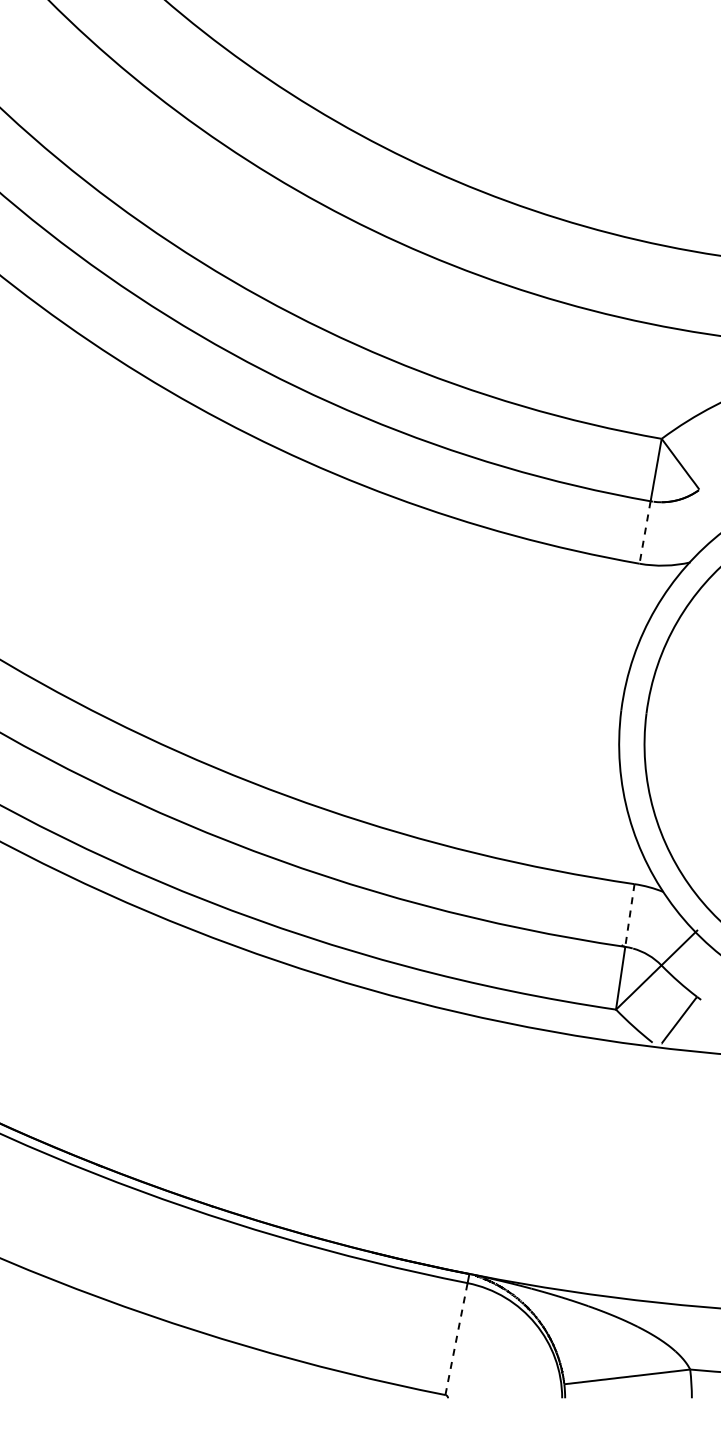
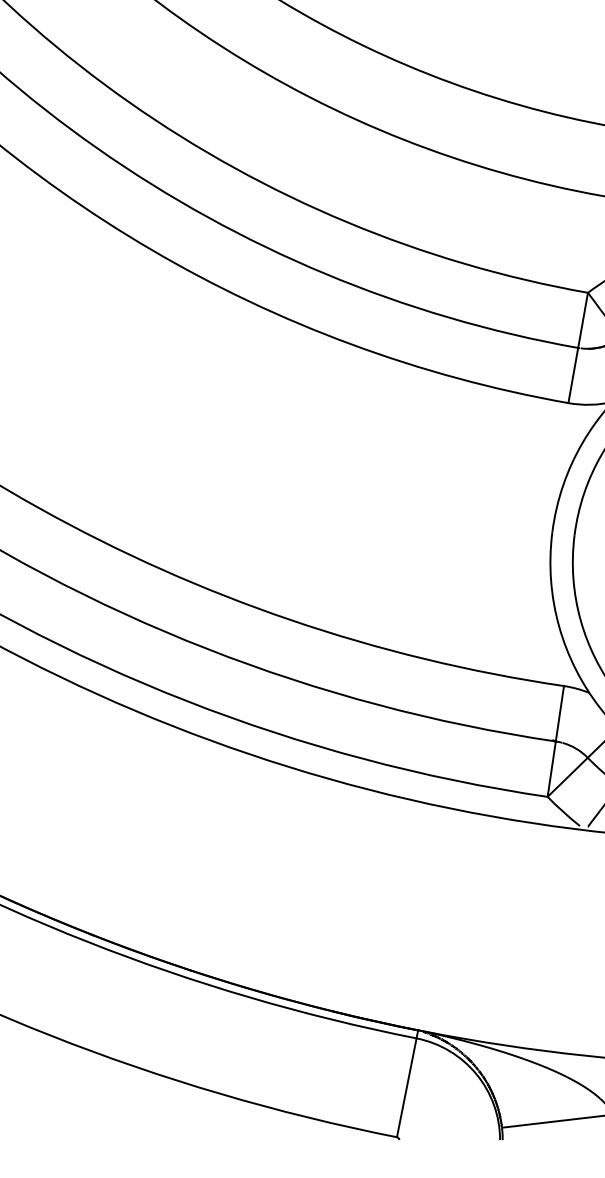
line: (645, 532) -> (573, 375), dashed -> solid
line: (629, 915) -> (559, 713), dashed -> solid
line: (456, 1338) -> (406, 1087), dashed -> solid

